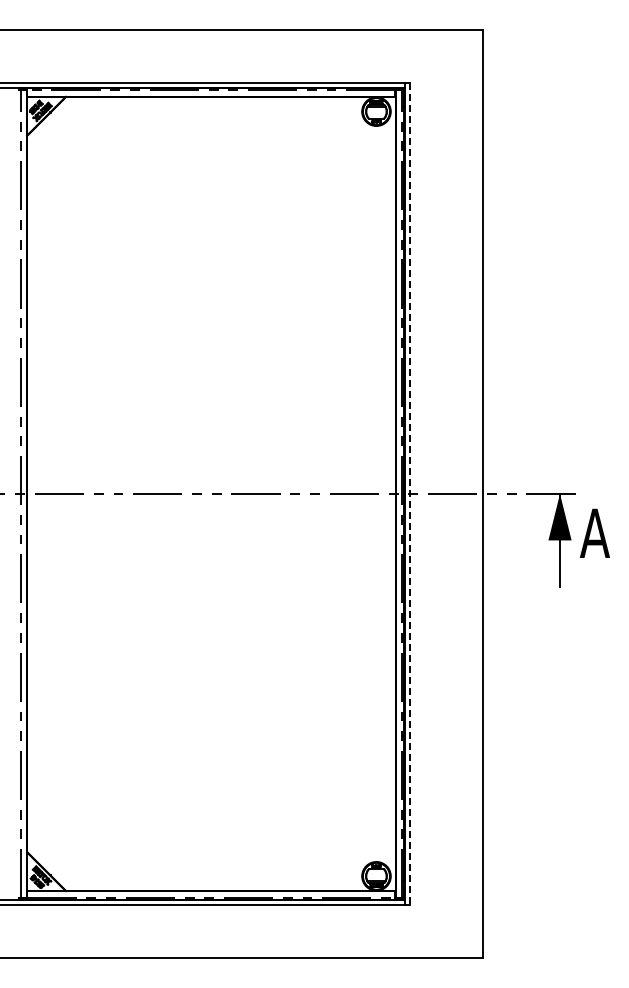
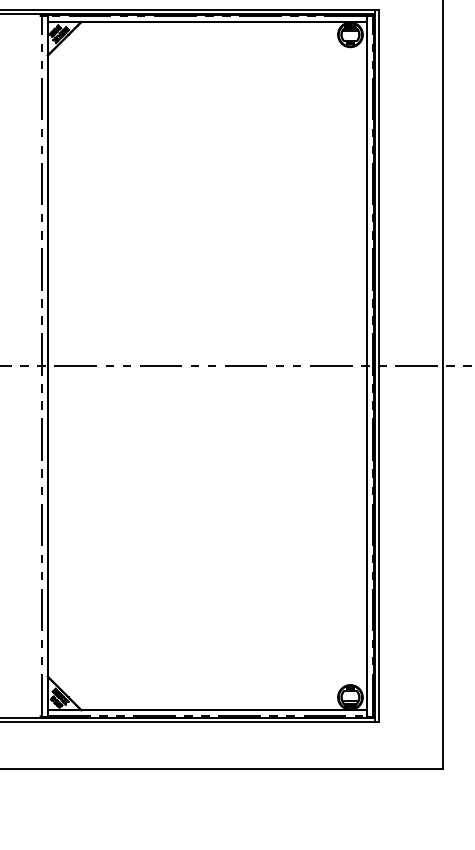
line: (409, 493) -> (379, 365), dashed -> solid

